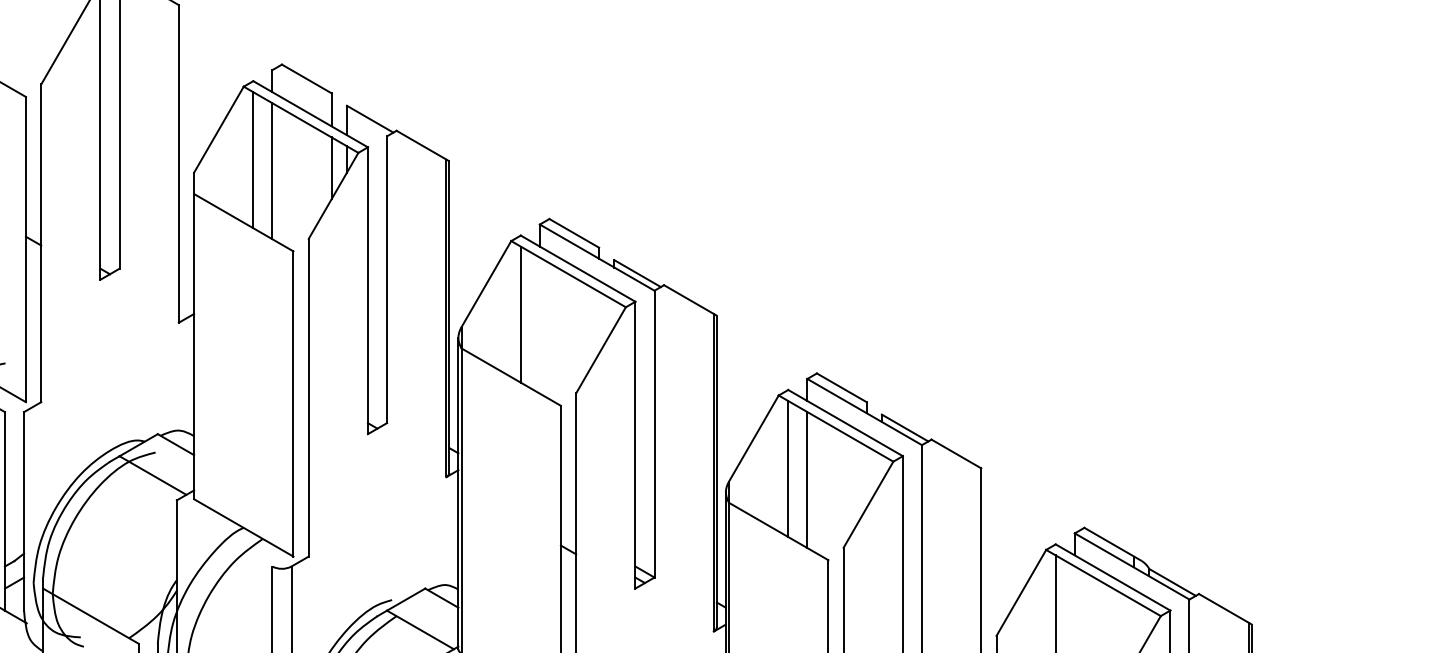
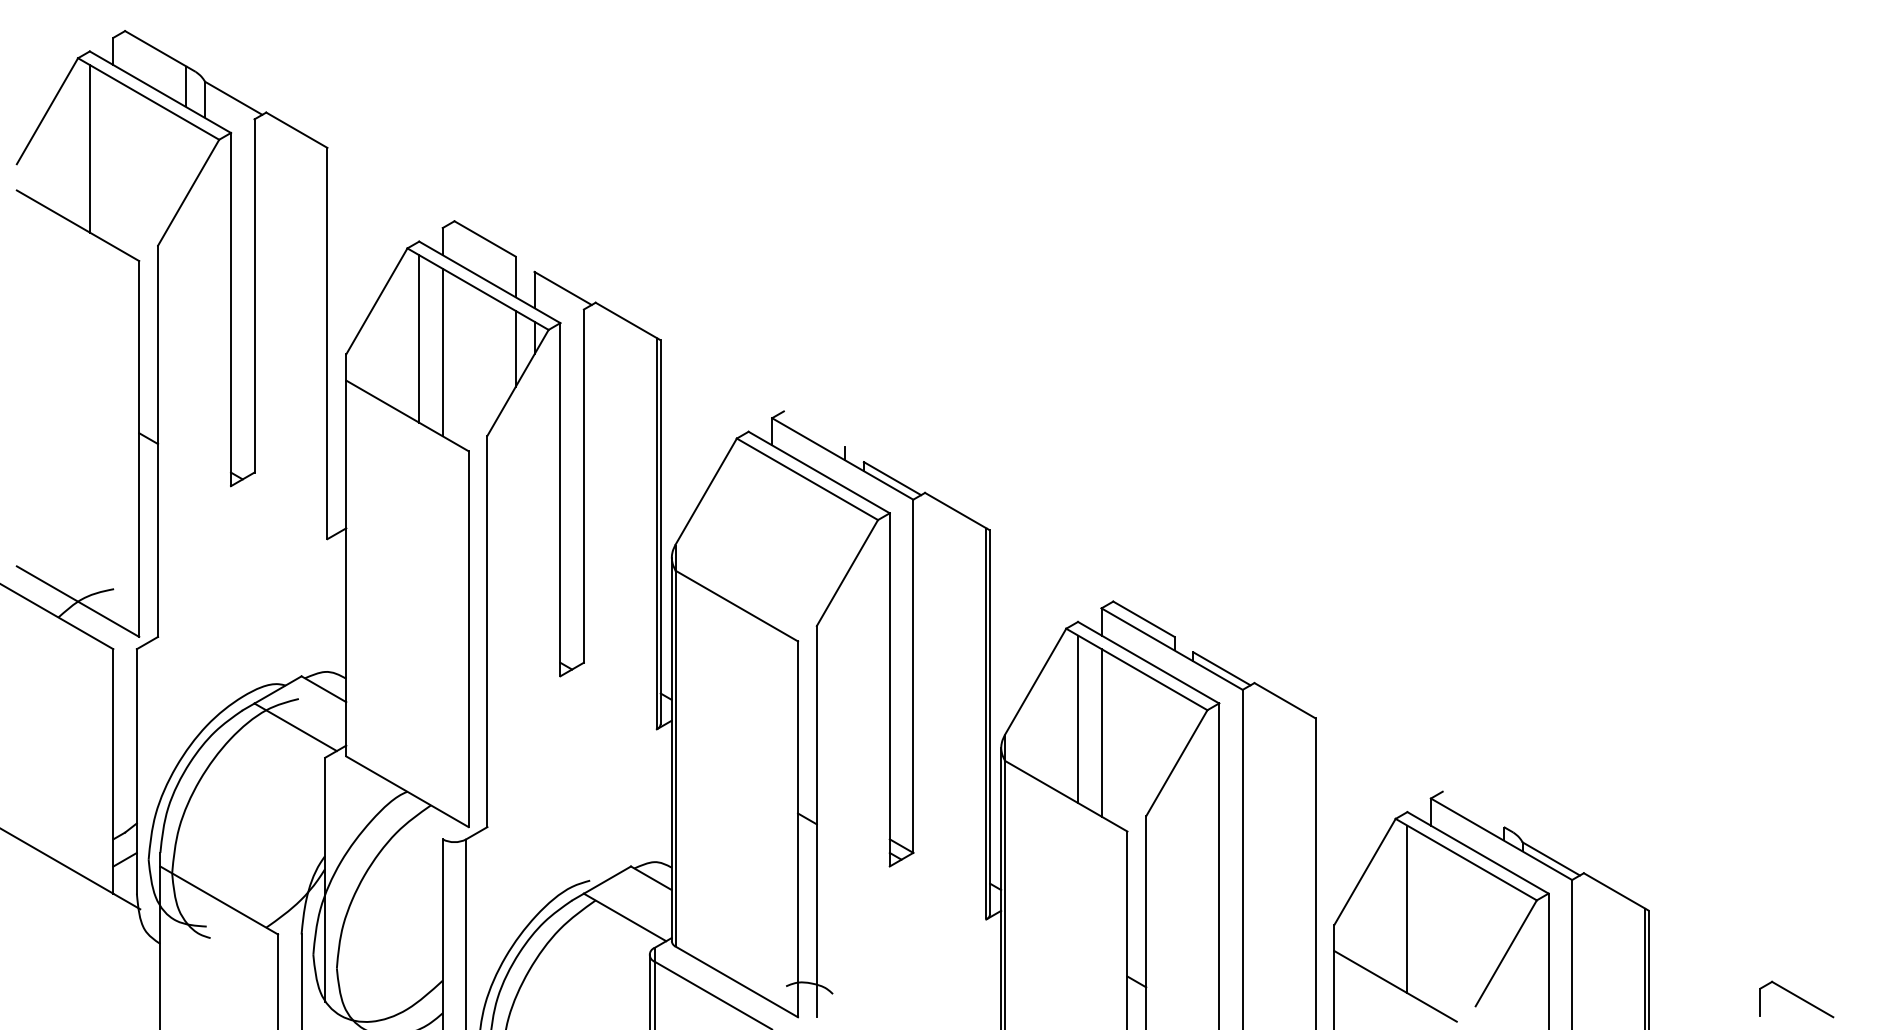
line: (574, 232) -> (814, 428), removed
line: (520, 314) -> (748, 528), removed
line: (1108, 542) -> (1472, 809), removed

